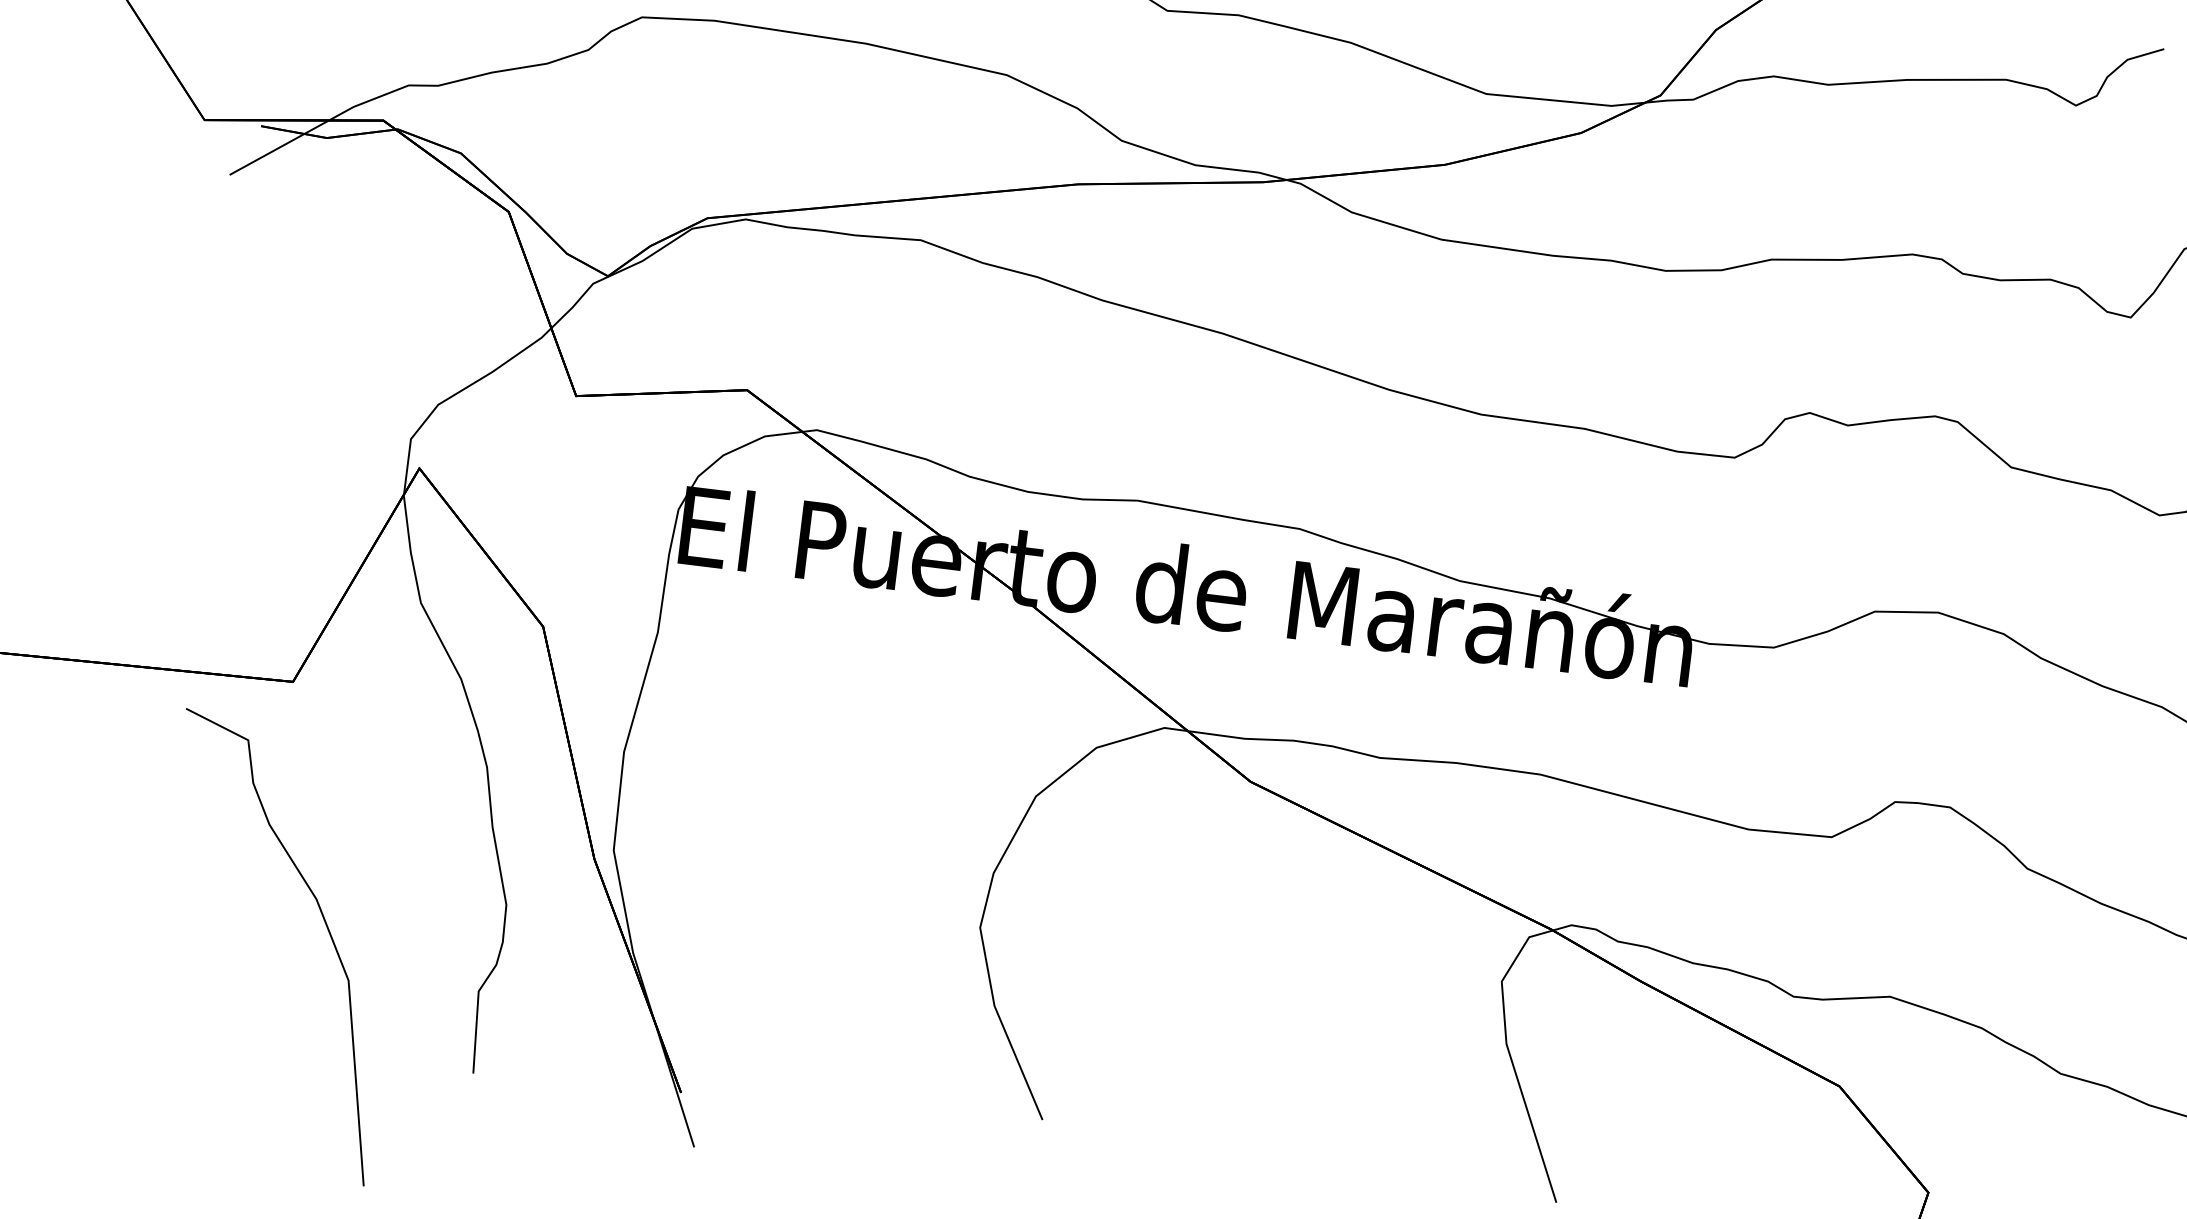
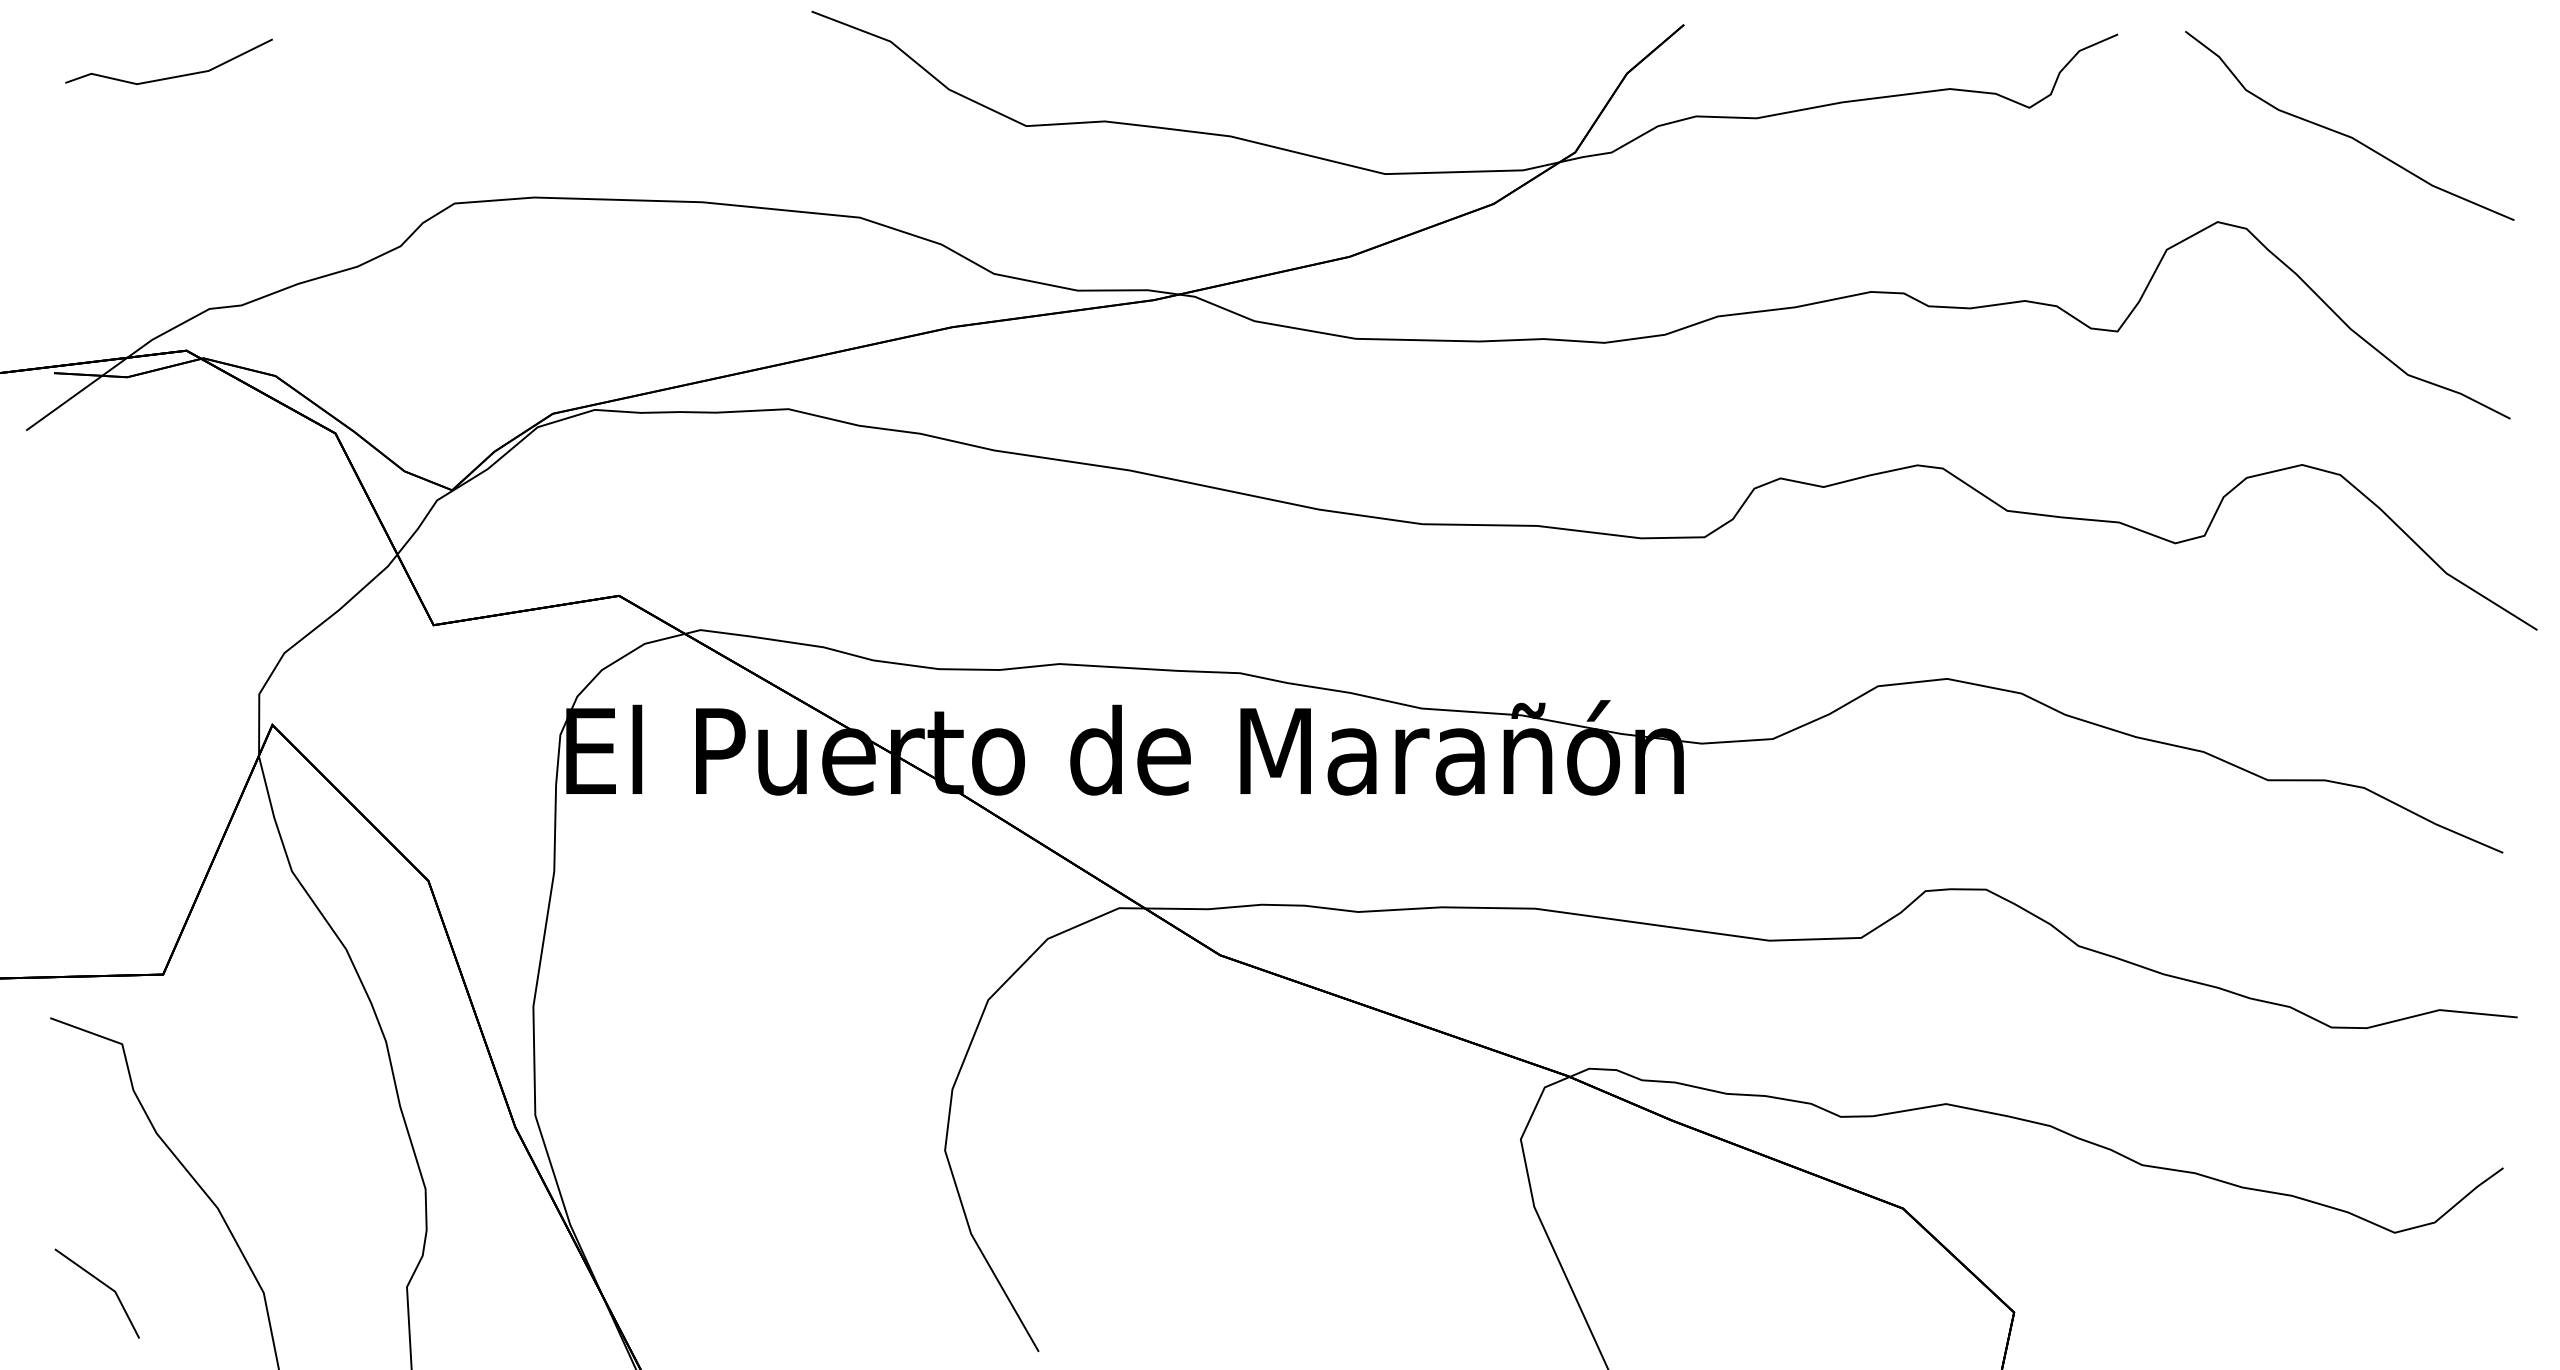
line: (202, 954) -> (101, 1283), added

